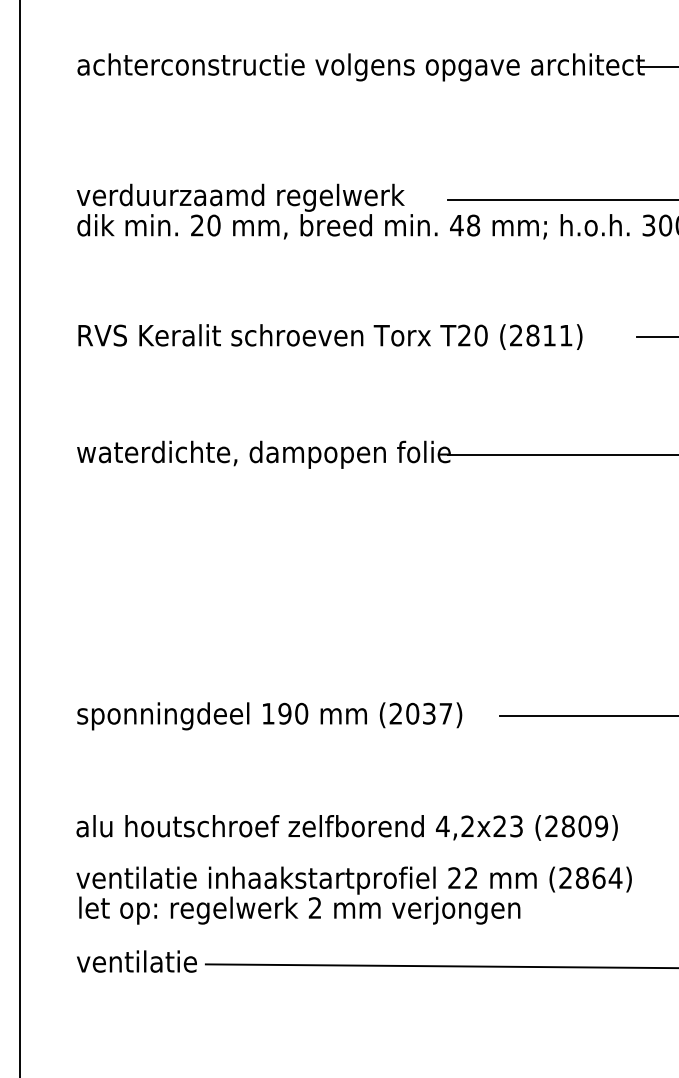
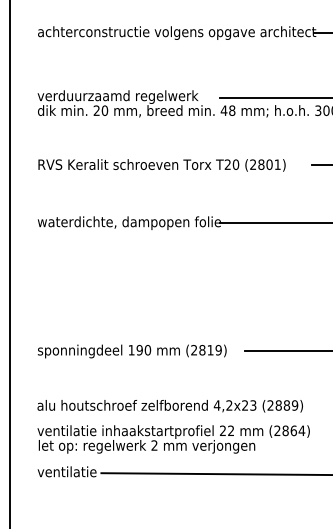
text: (549, 335) -> (269, 164), (2811) -> (2801)
text: (429, 712) -> (210, 349), (2037) -> (2819)
text: (584, 826) -> (286, 405), (2809) -> (2889)

